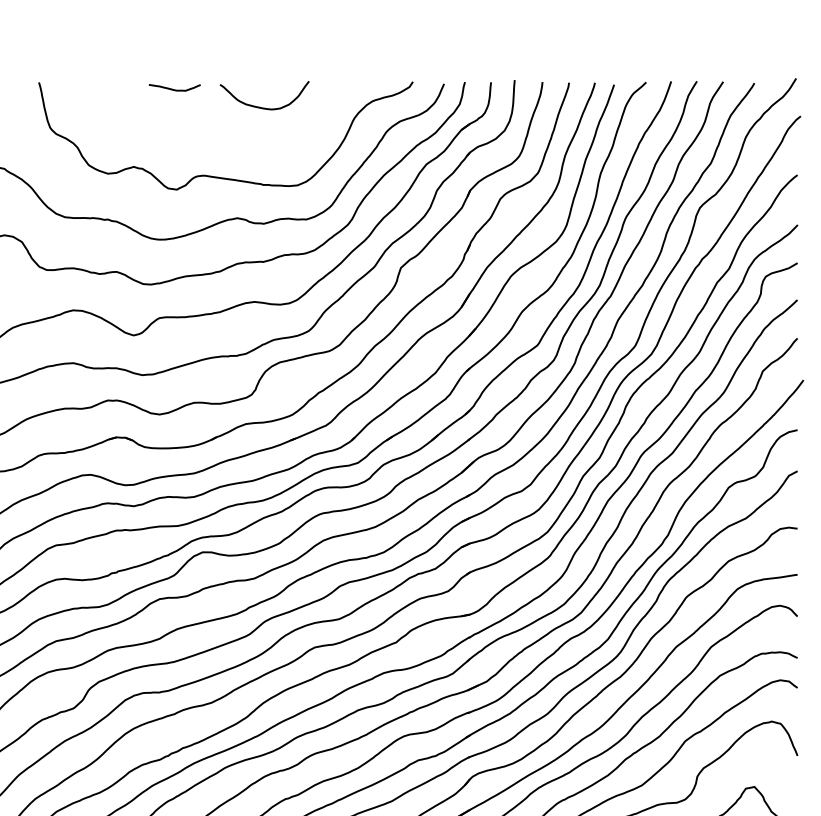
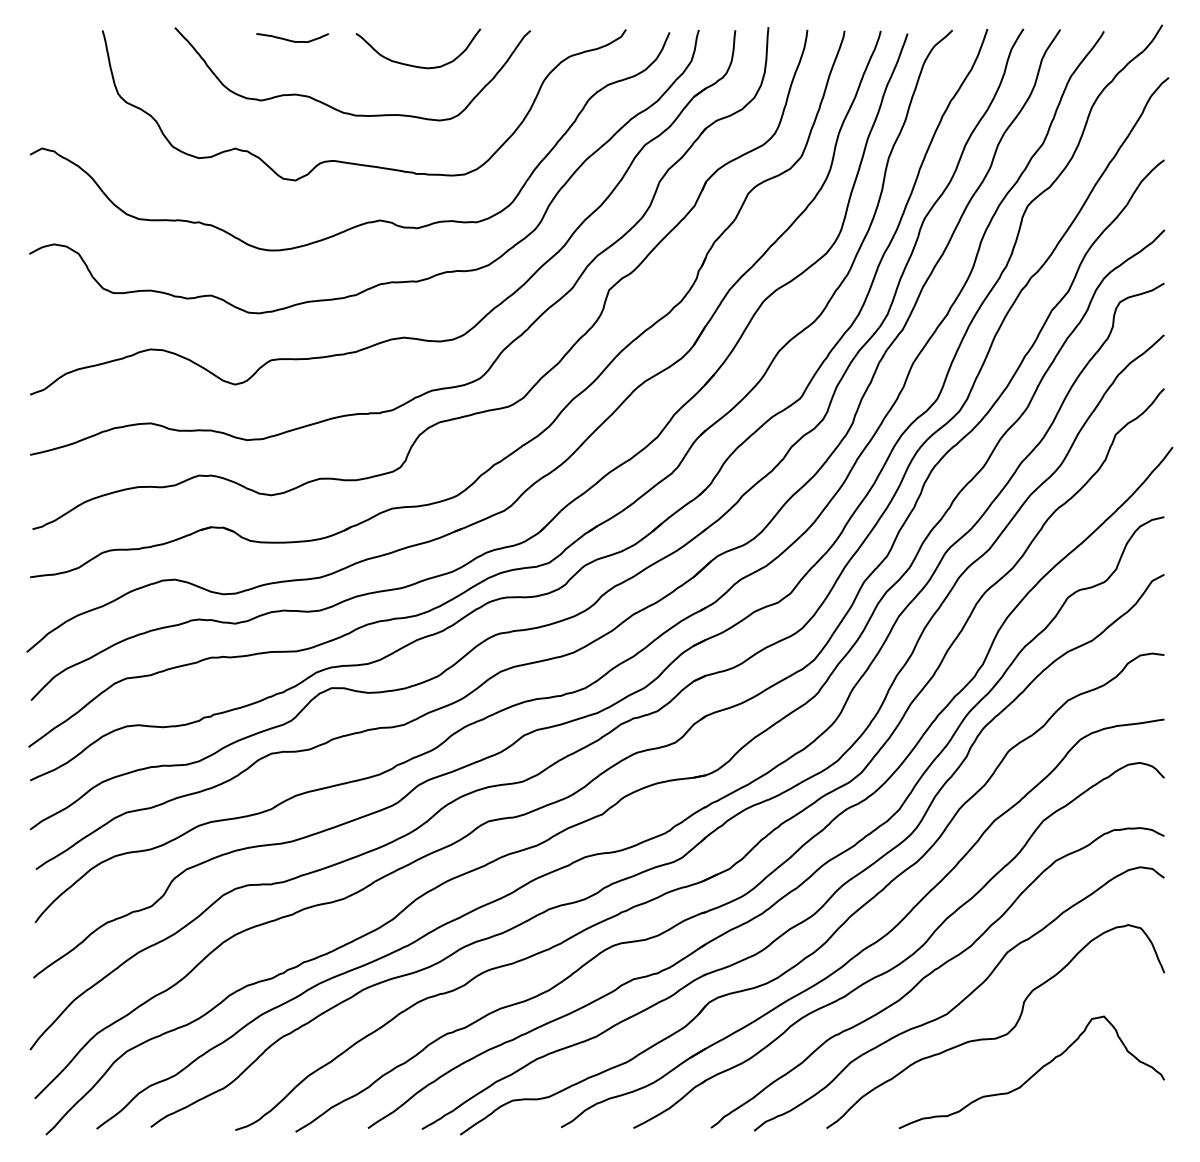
curve: (206, 138) -> (336, 108), added

